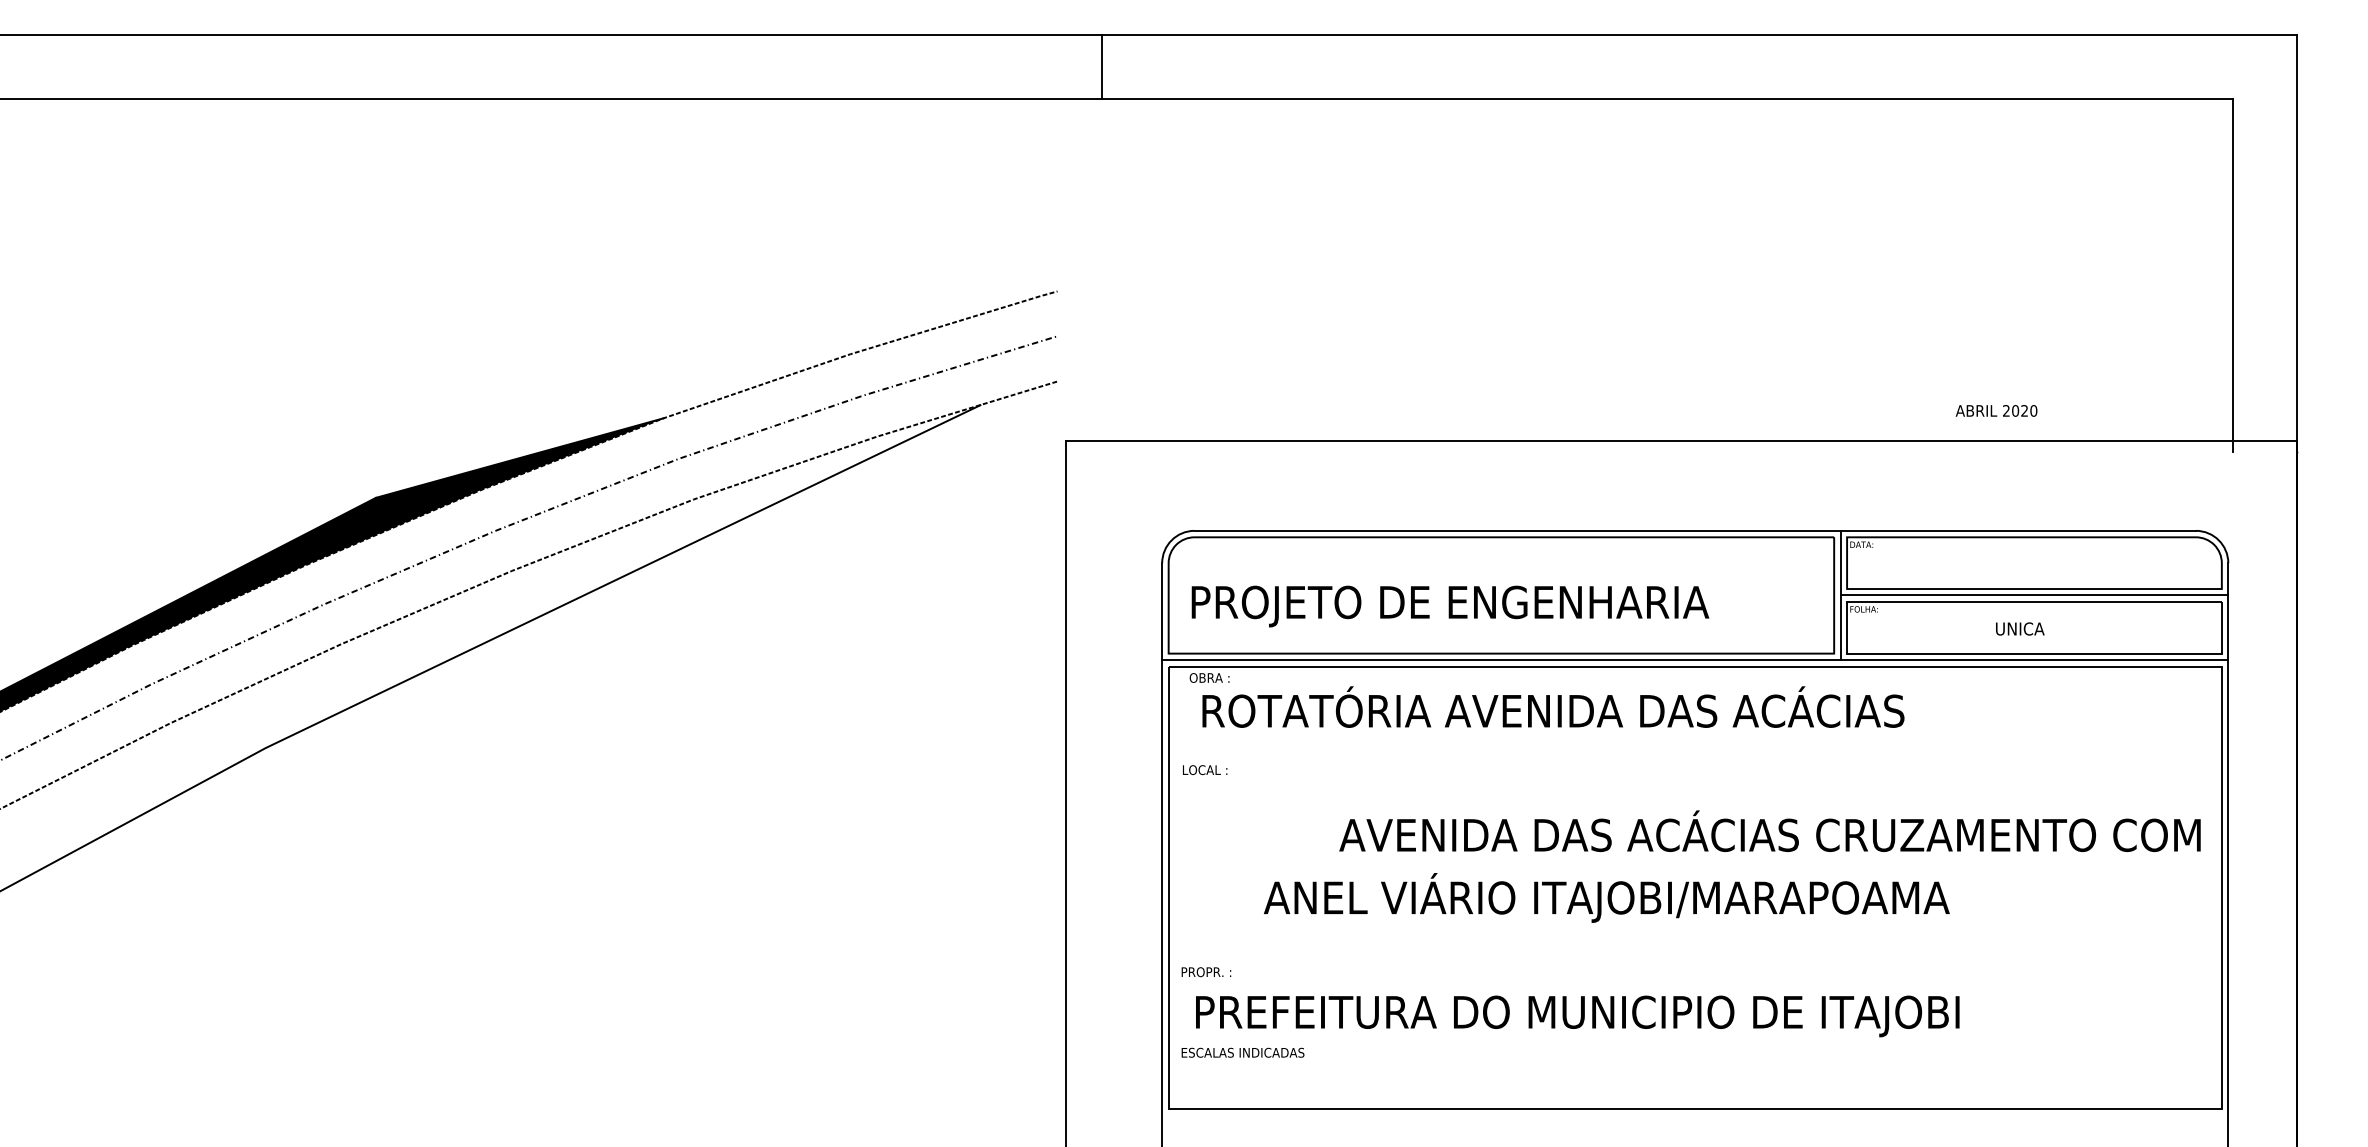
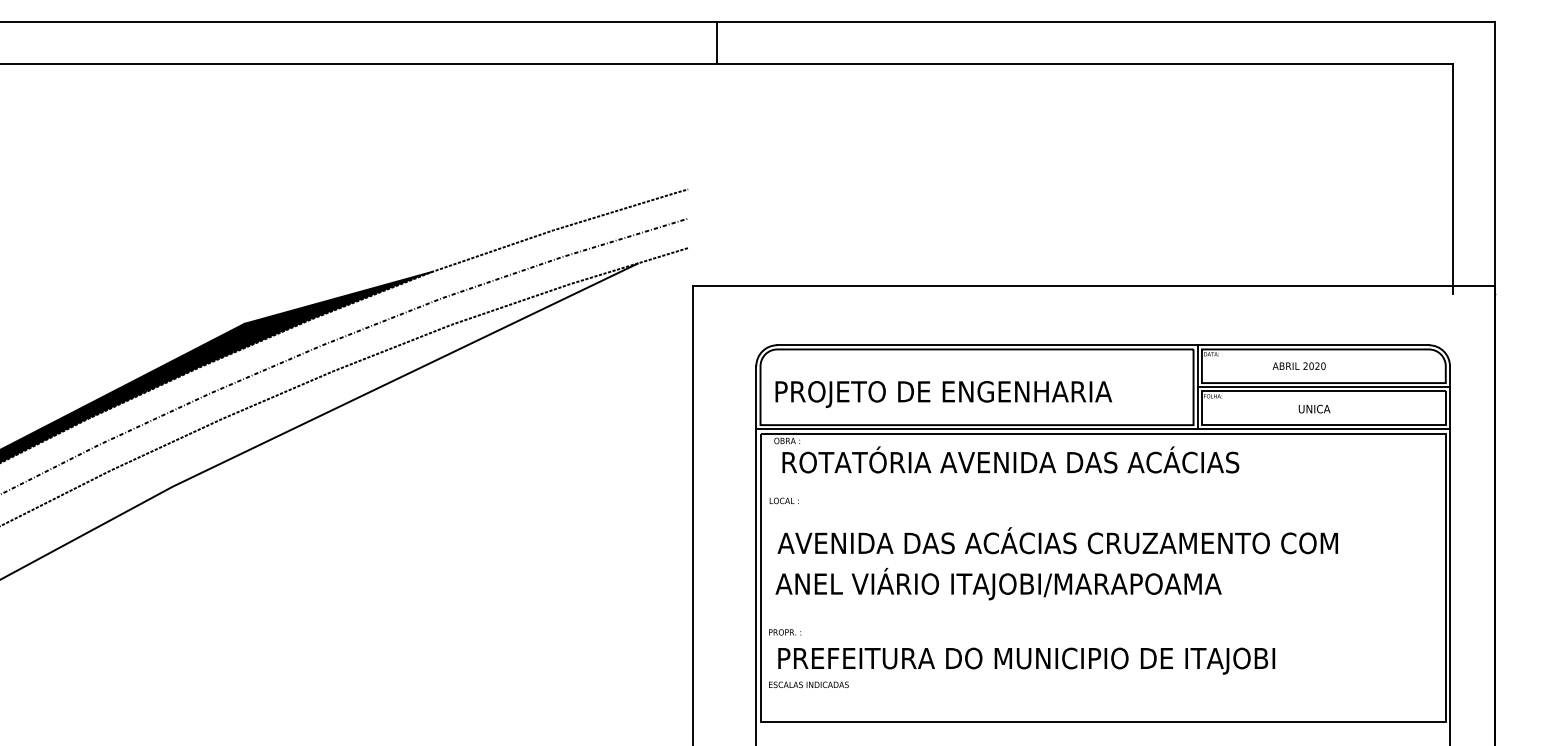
text: (1995, 411) -> (1298, 366), moved
text: (1769, 830) -> (1057, 540), moved
text: (1606, 897) -> (998, 583), moved

